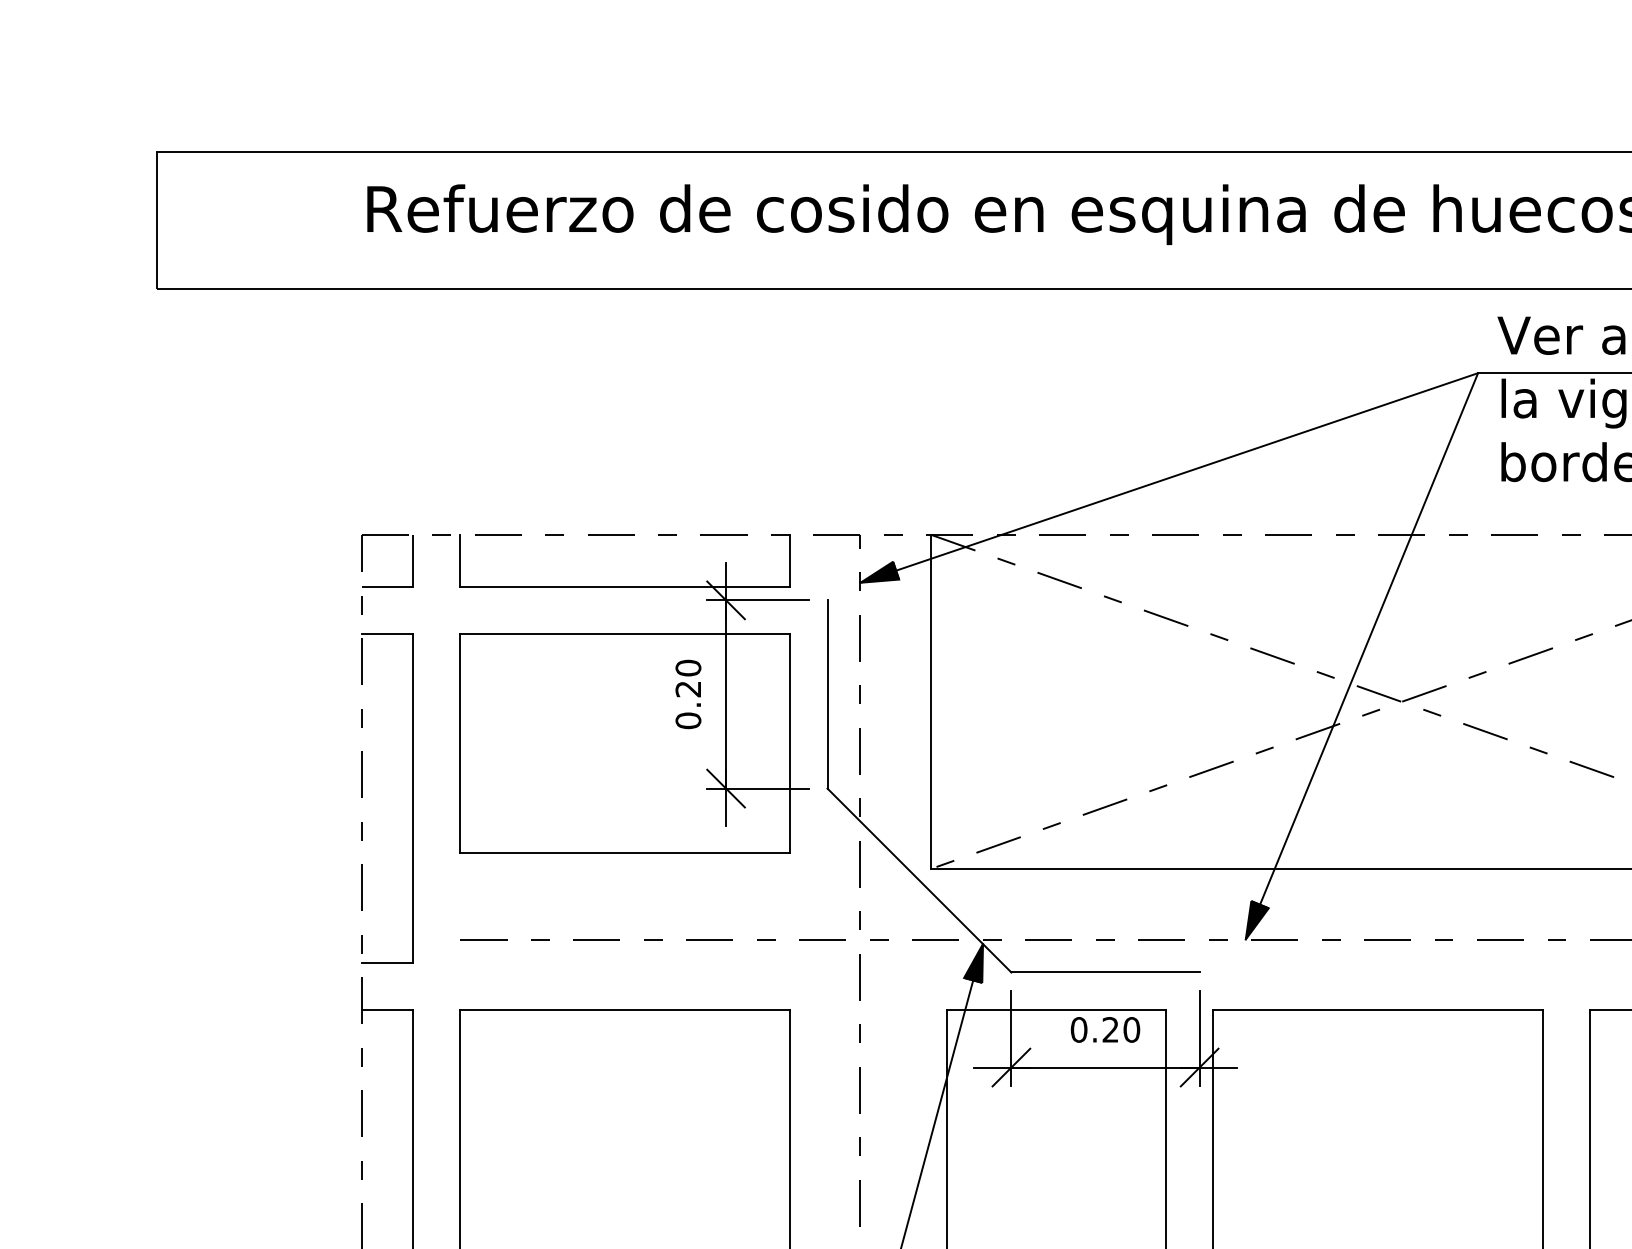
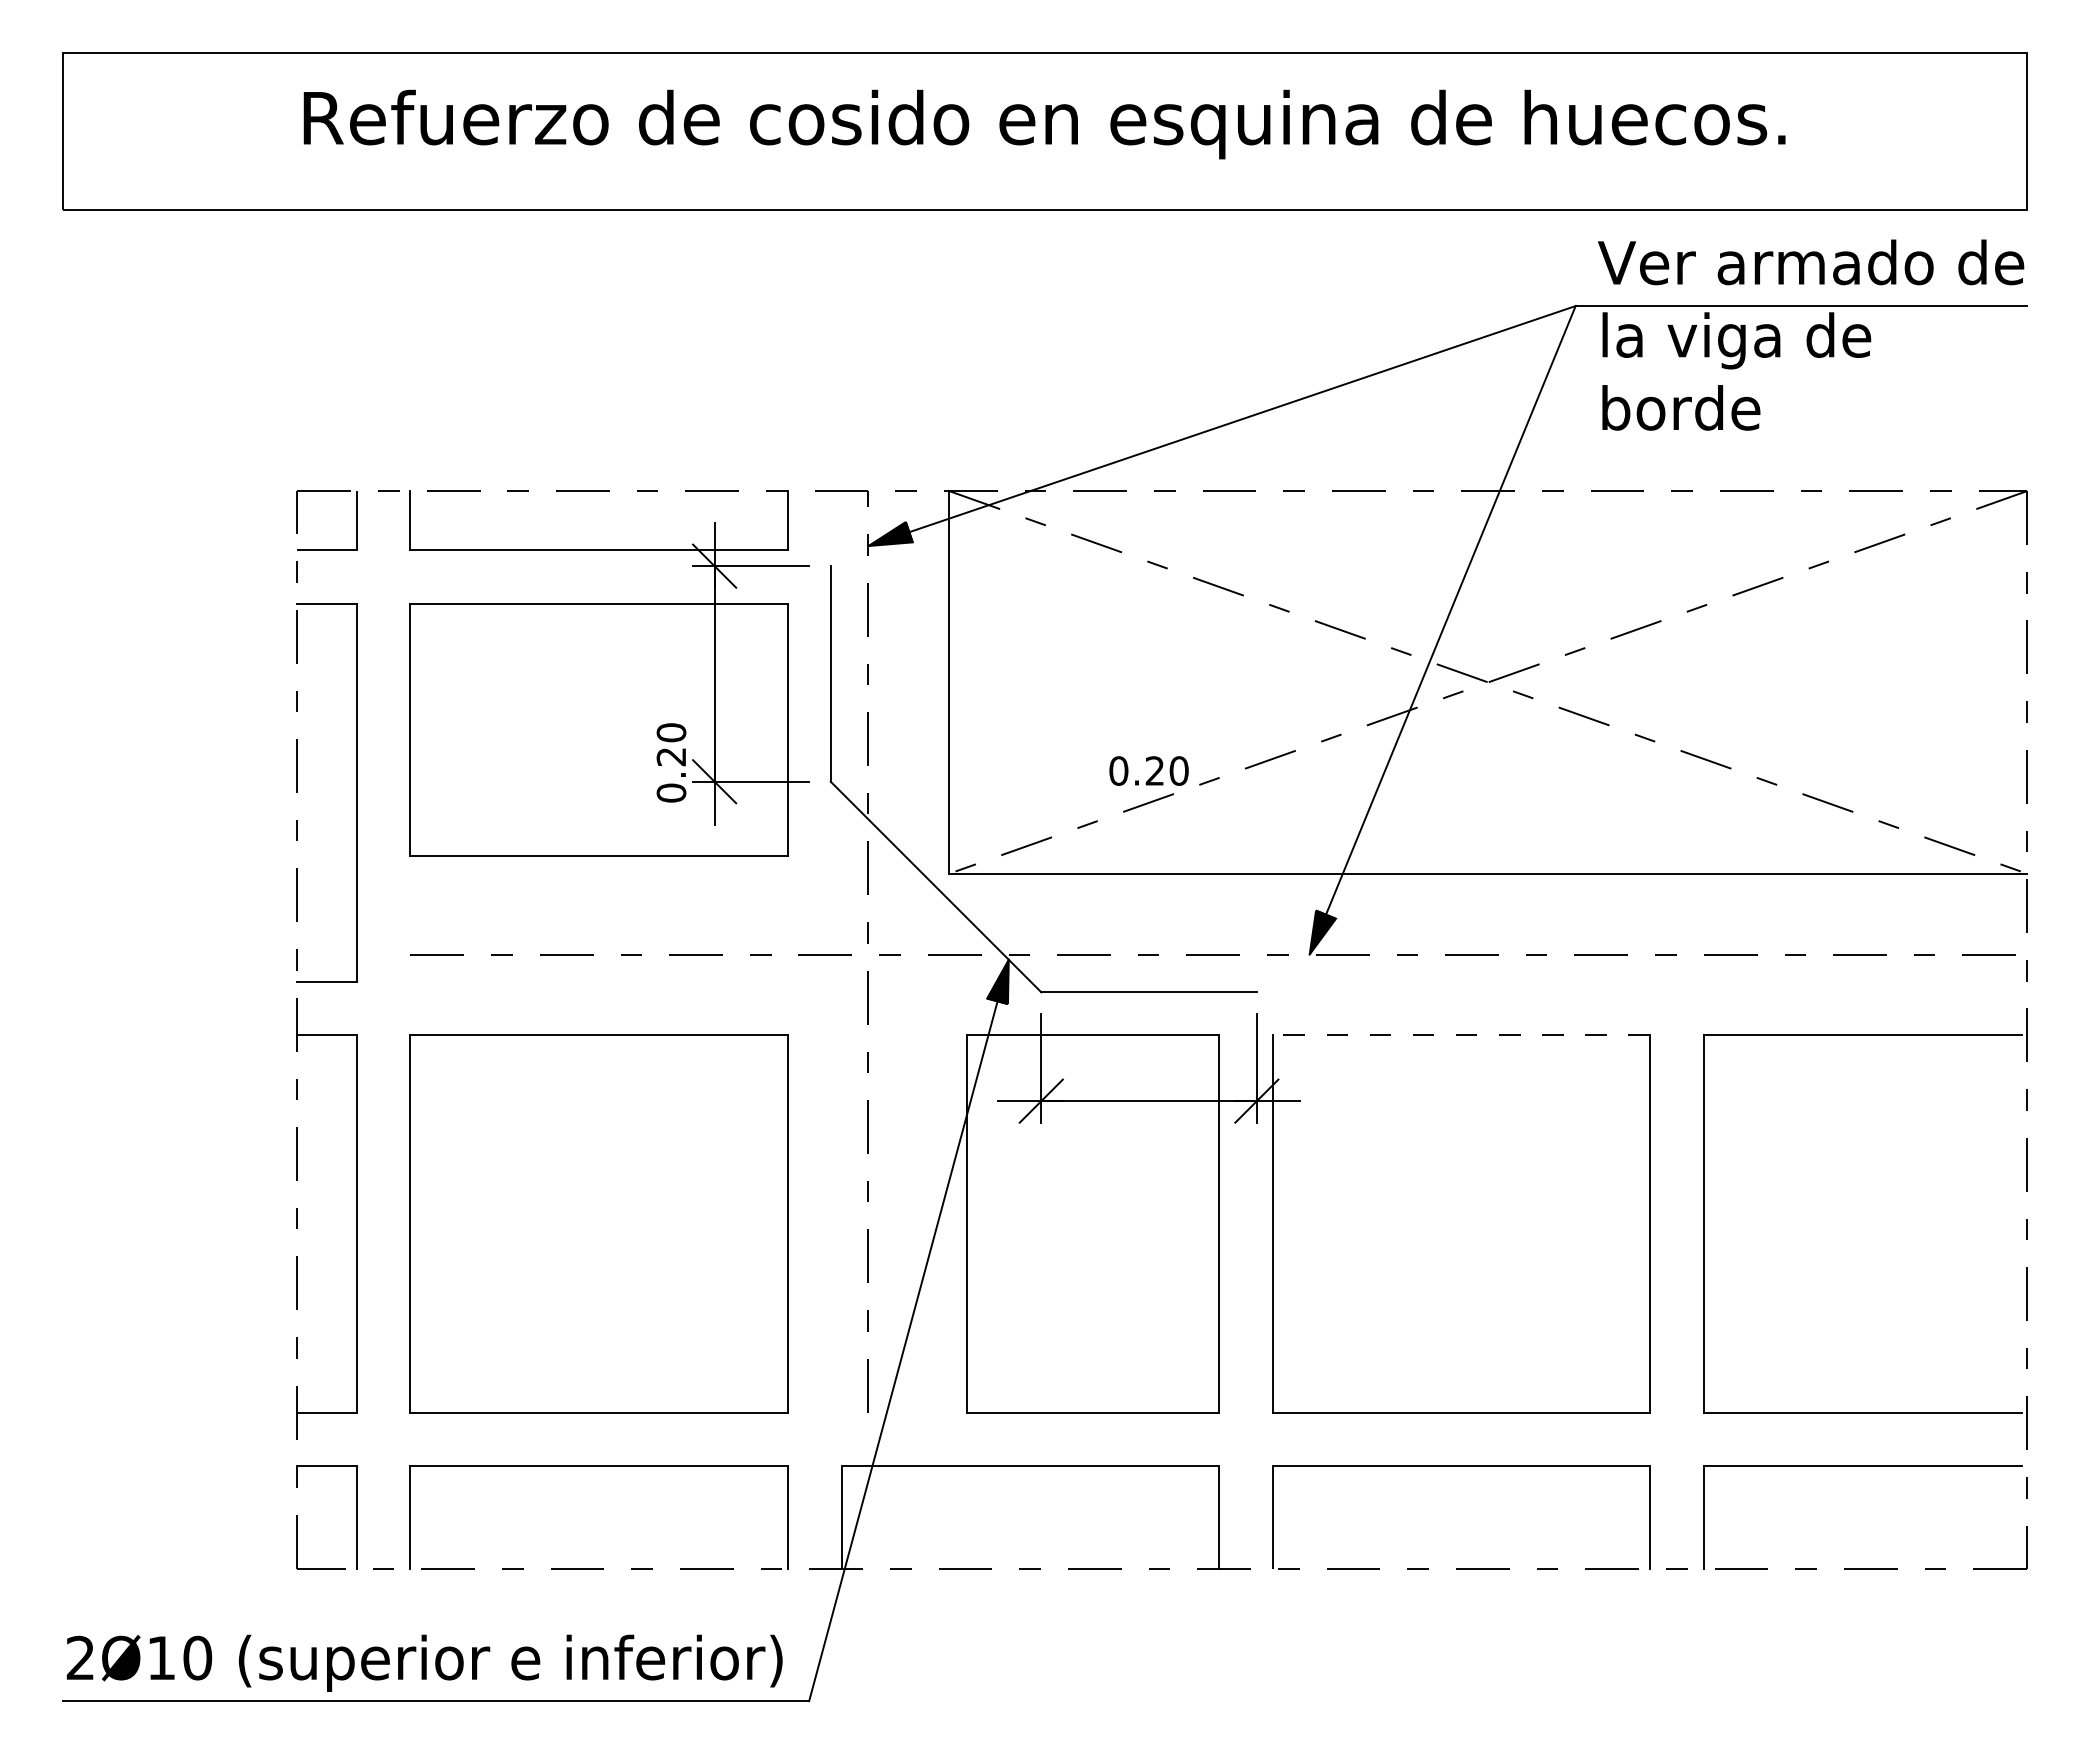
text: (688, 694) -> (671, 762), moved
line: (1378, 1010) -> (1461, 1035), solid -> dashed
text: (1105, 1029) -> (1148, 770), moved

